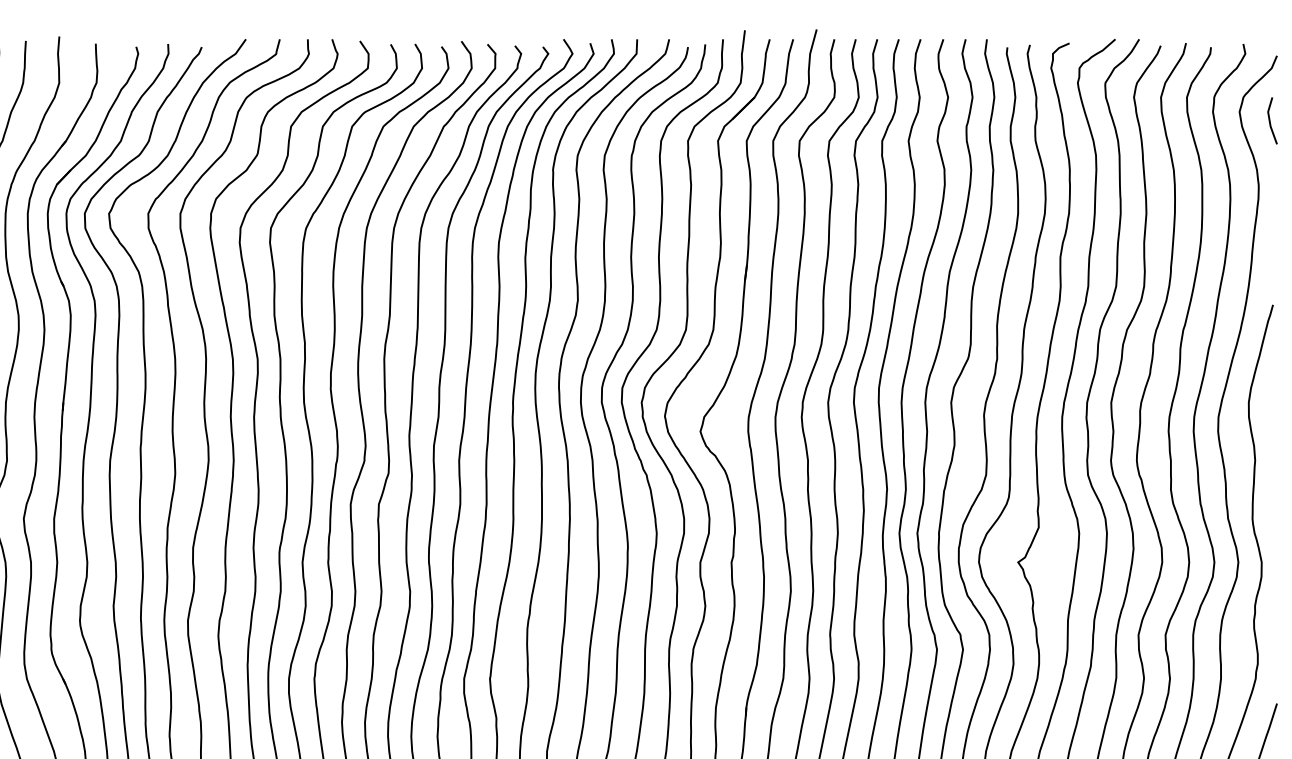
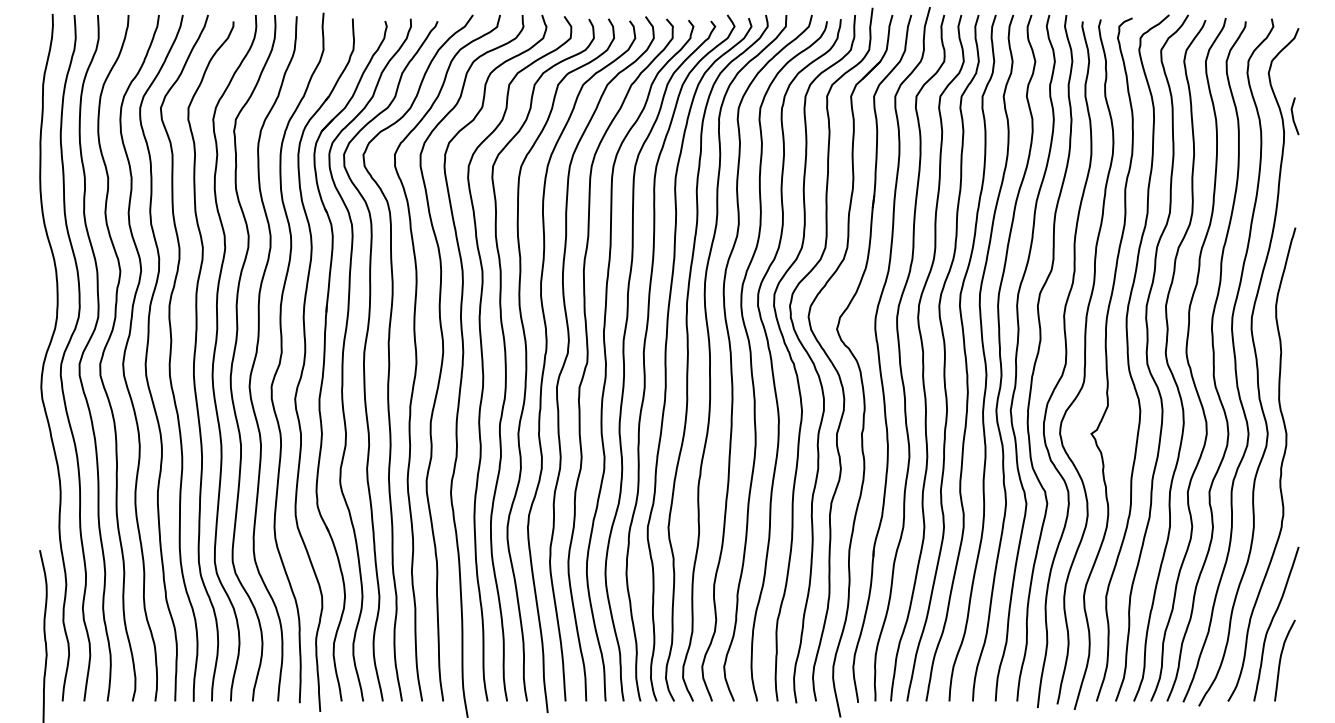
line: (1270, 121) -> (1293, 116), moved

